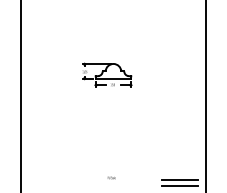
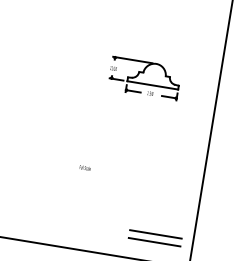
part: (107, 74) -> (145, 77), moved
text: (111, 177) -> (85, 167), moved

